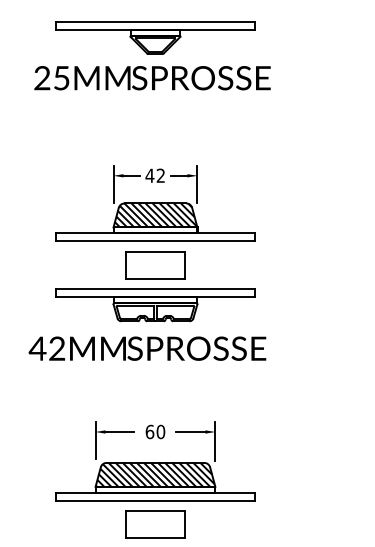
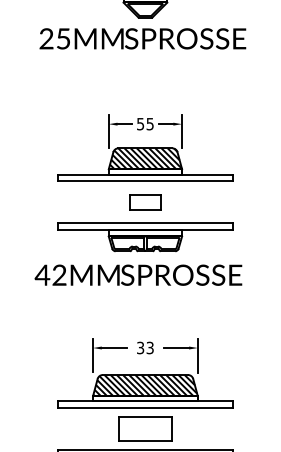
text: (154, 175) -> (144, 123), 42 -> 55
part: (155, 265) -> (145, 202), size x0.6
text: (155, 431) -> (145, 347), 60 -> 33

